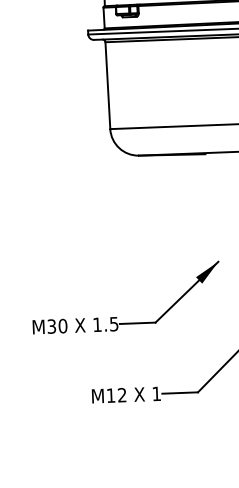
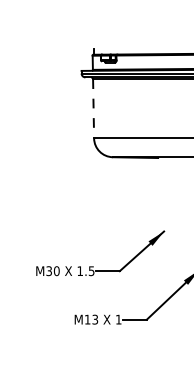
line: (107, 85) -> (93, 108), solid -> dashed
text: (122, 394) -> (95, 319), M12 -> M13

